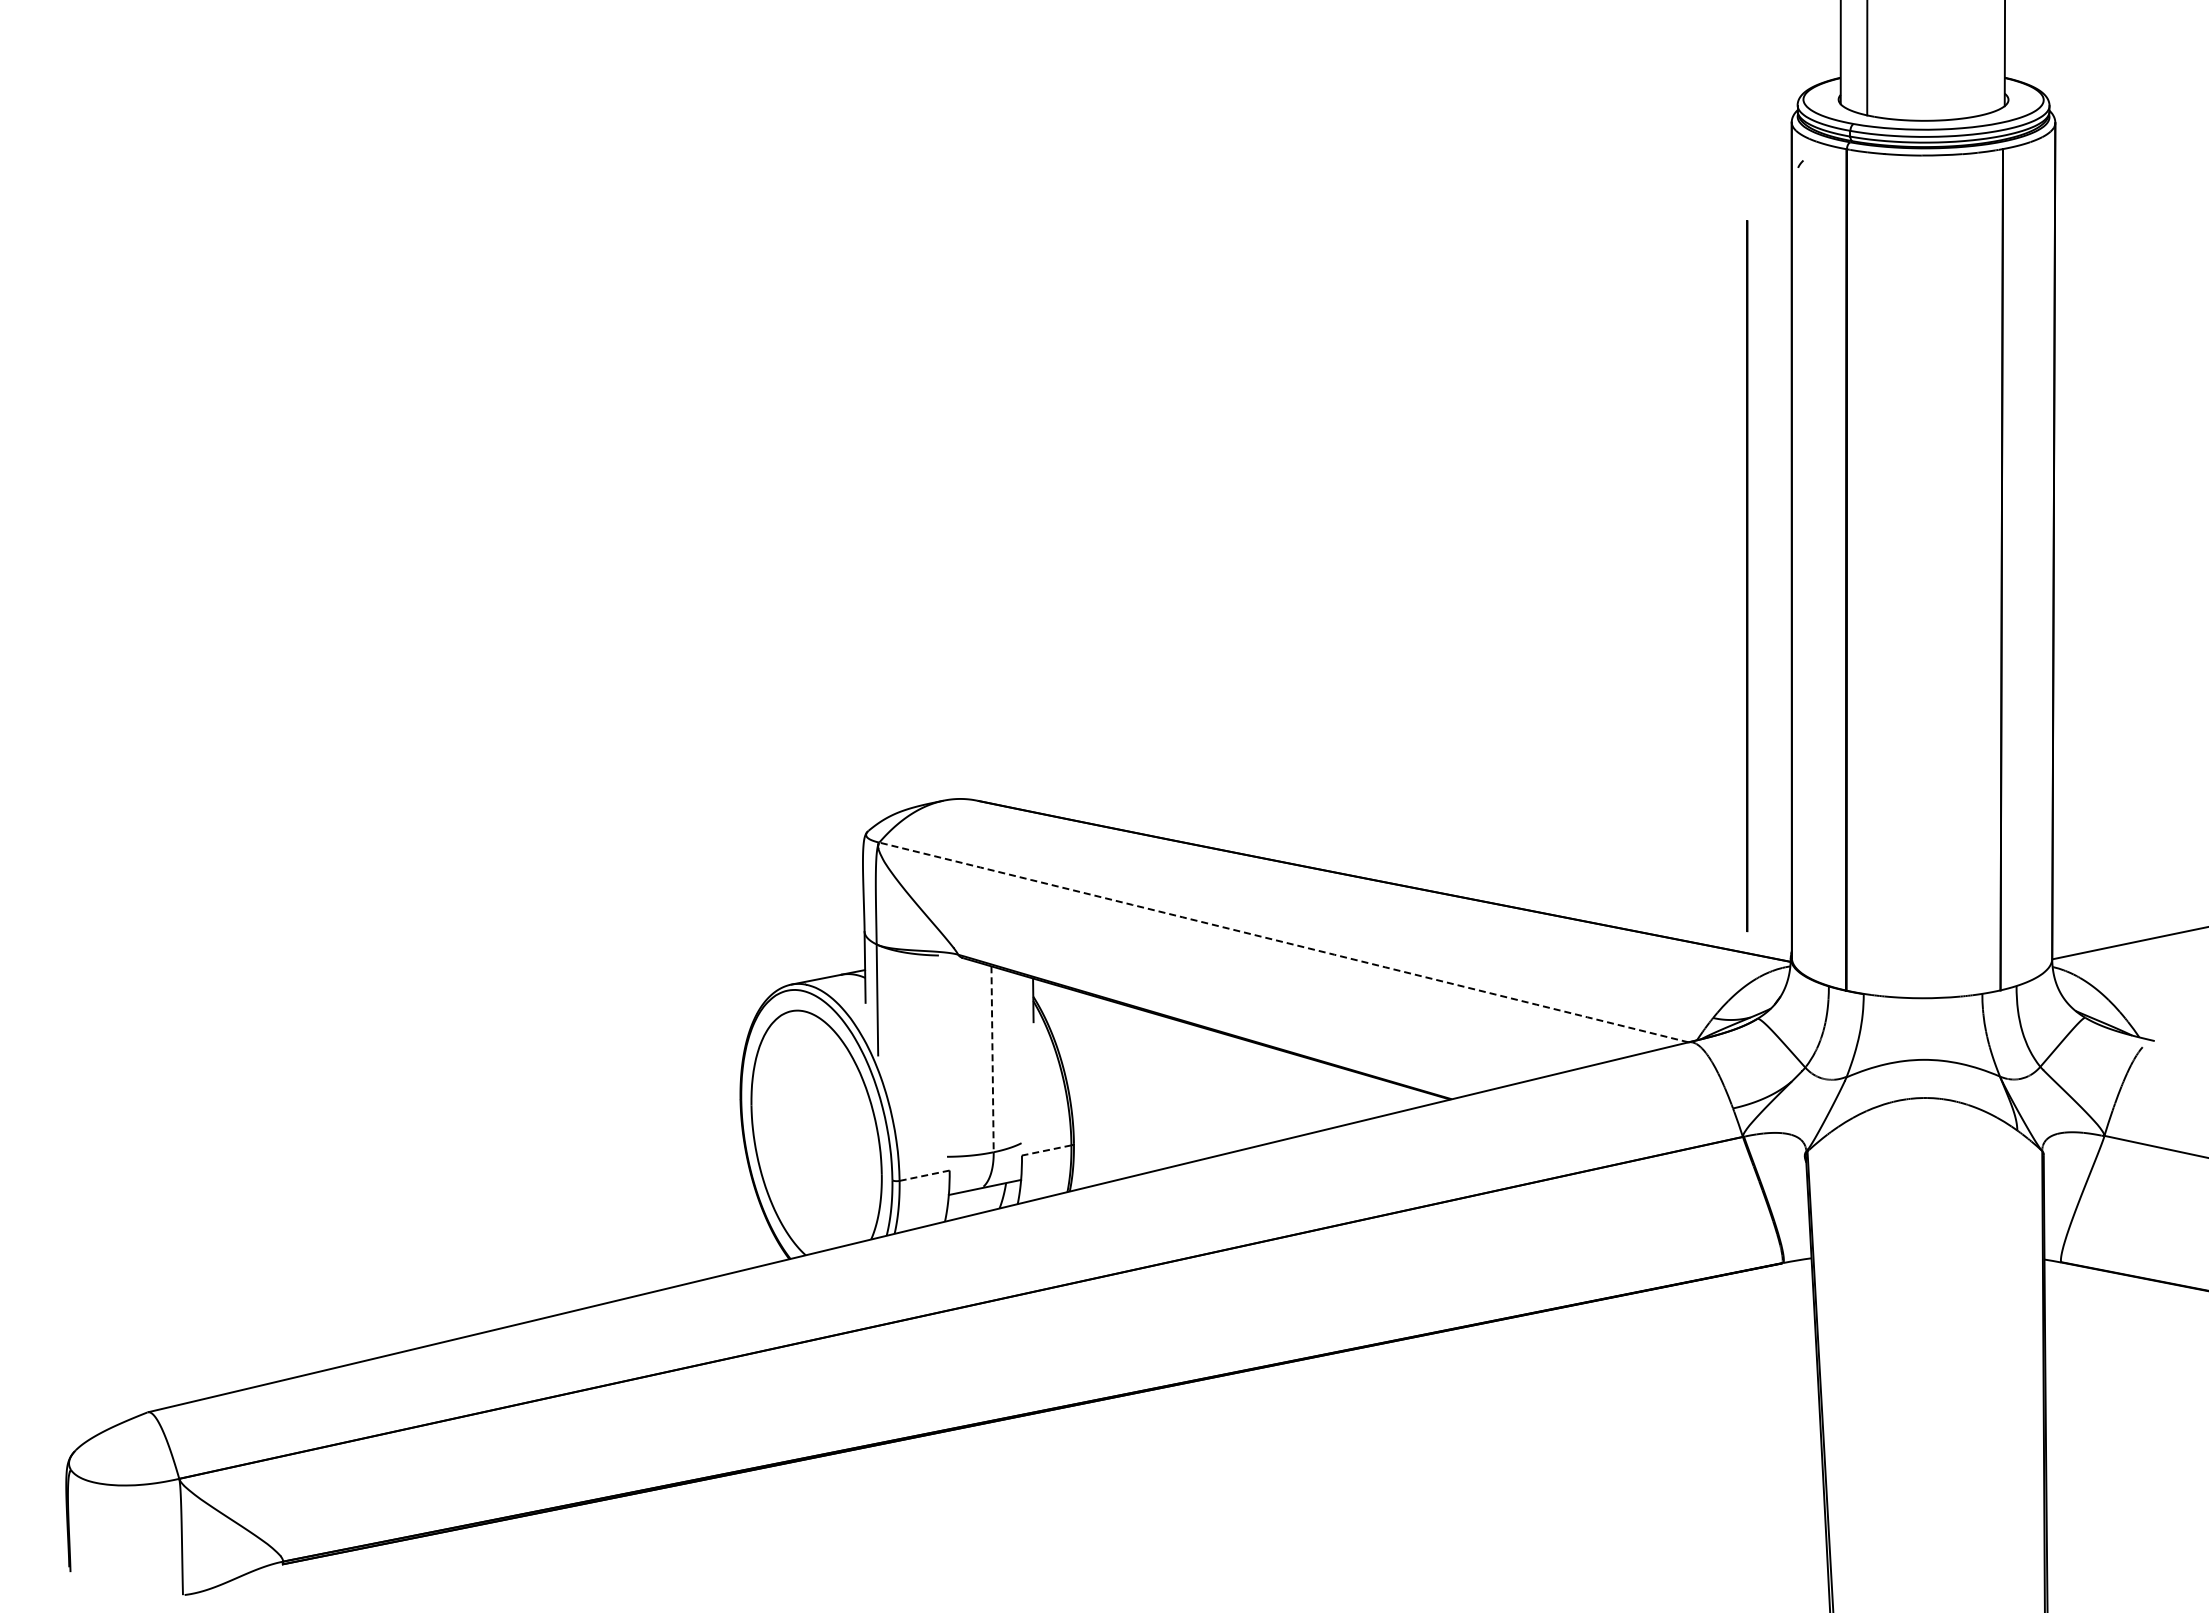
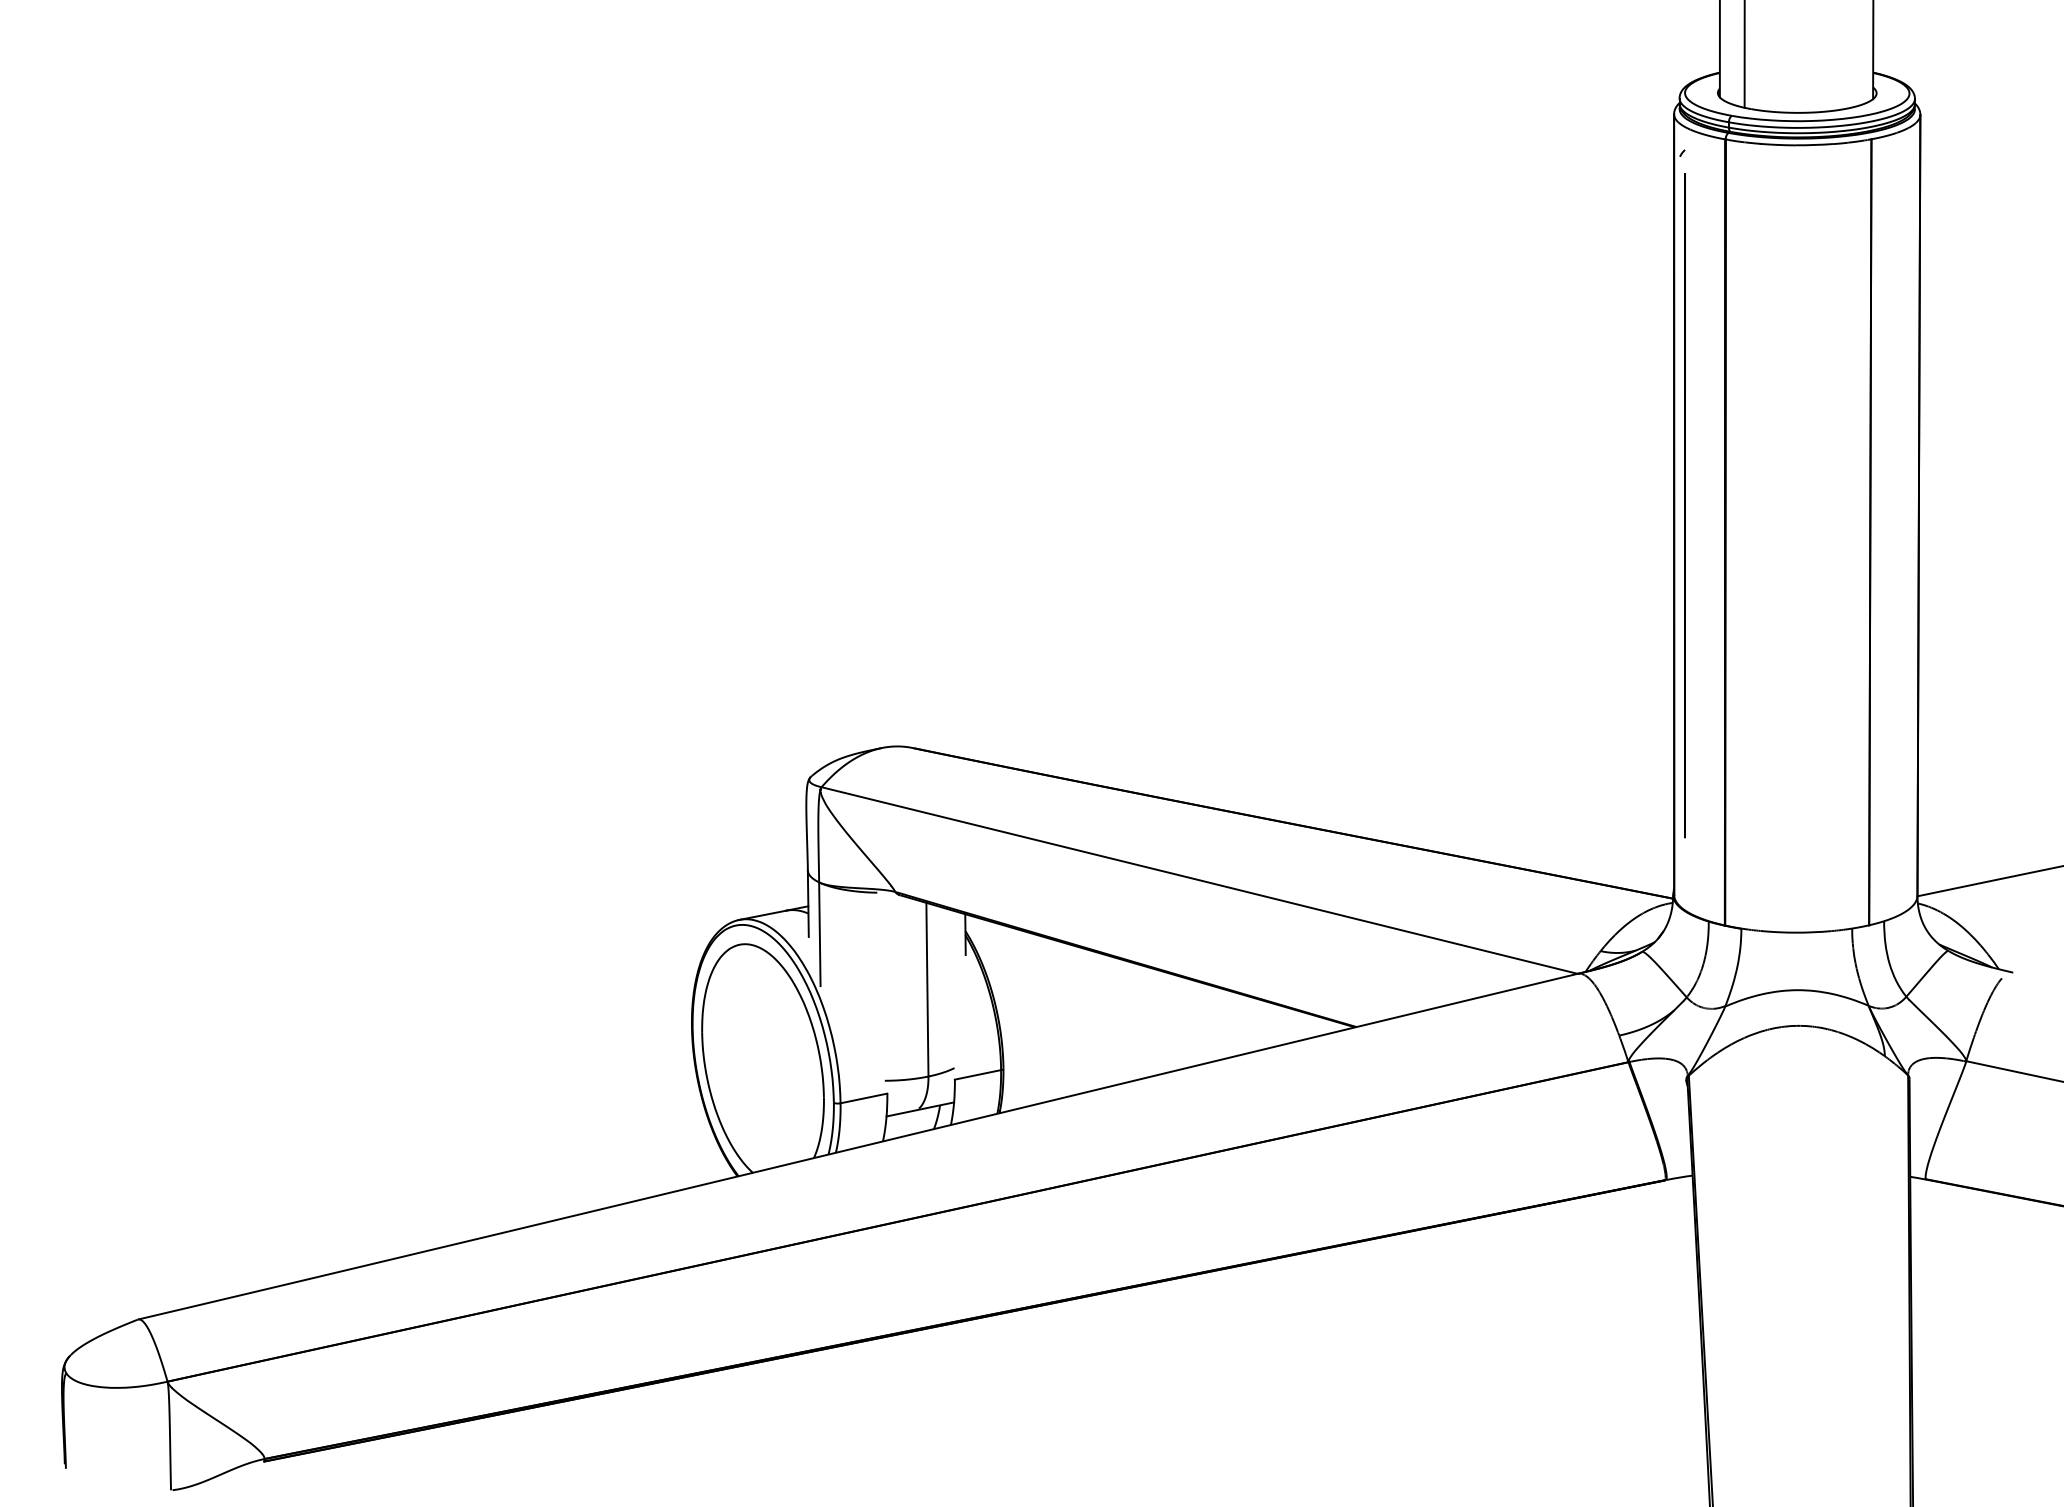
line: (1747, 576) -> (1685, 505), moved
arc: (1283, 942) -> (1199, 880), dashed -> solid
line: (992, 1059) -> (927, 989), dashed -> solid
line: (1046, 1150) -> (977, 1074), dashed -> solid
line: (924, 1175) -> (863, 1098), dashed -> solid

